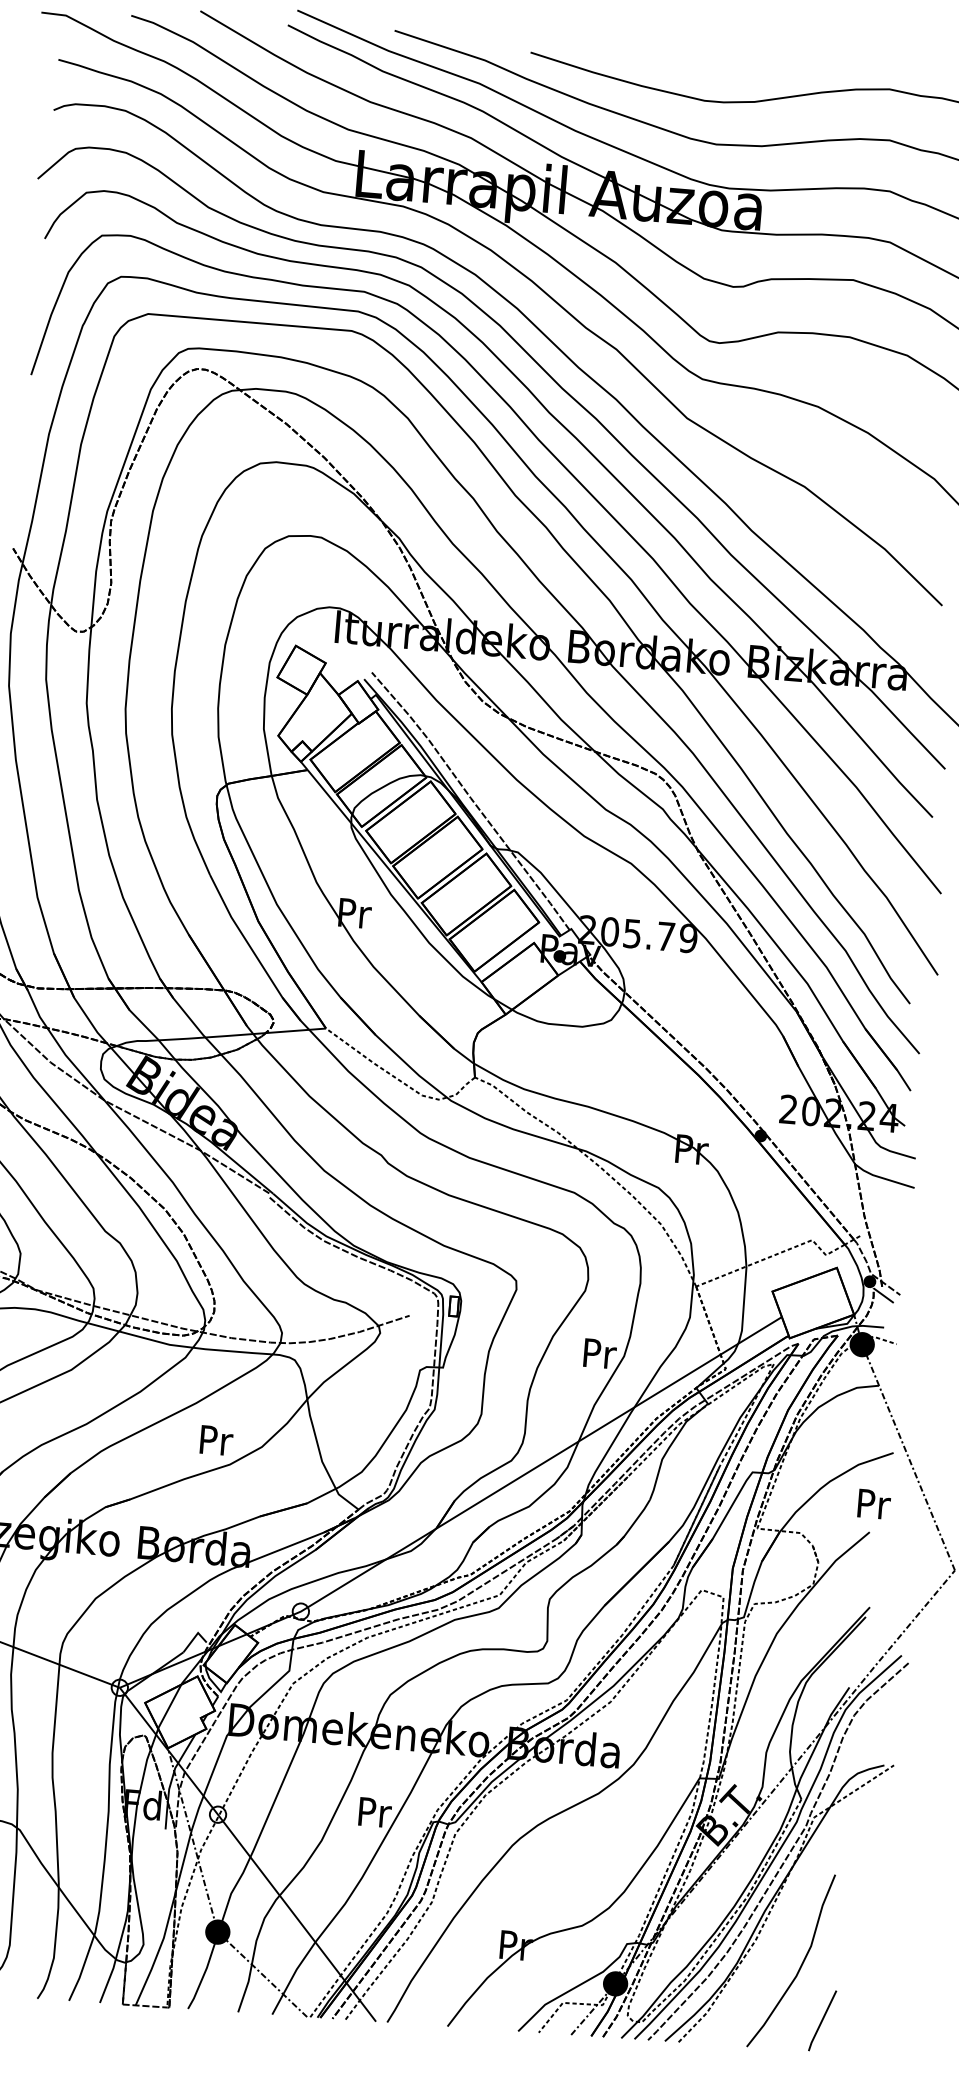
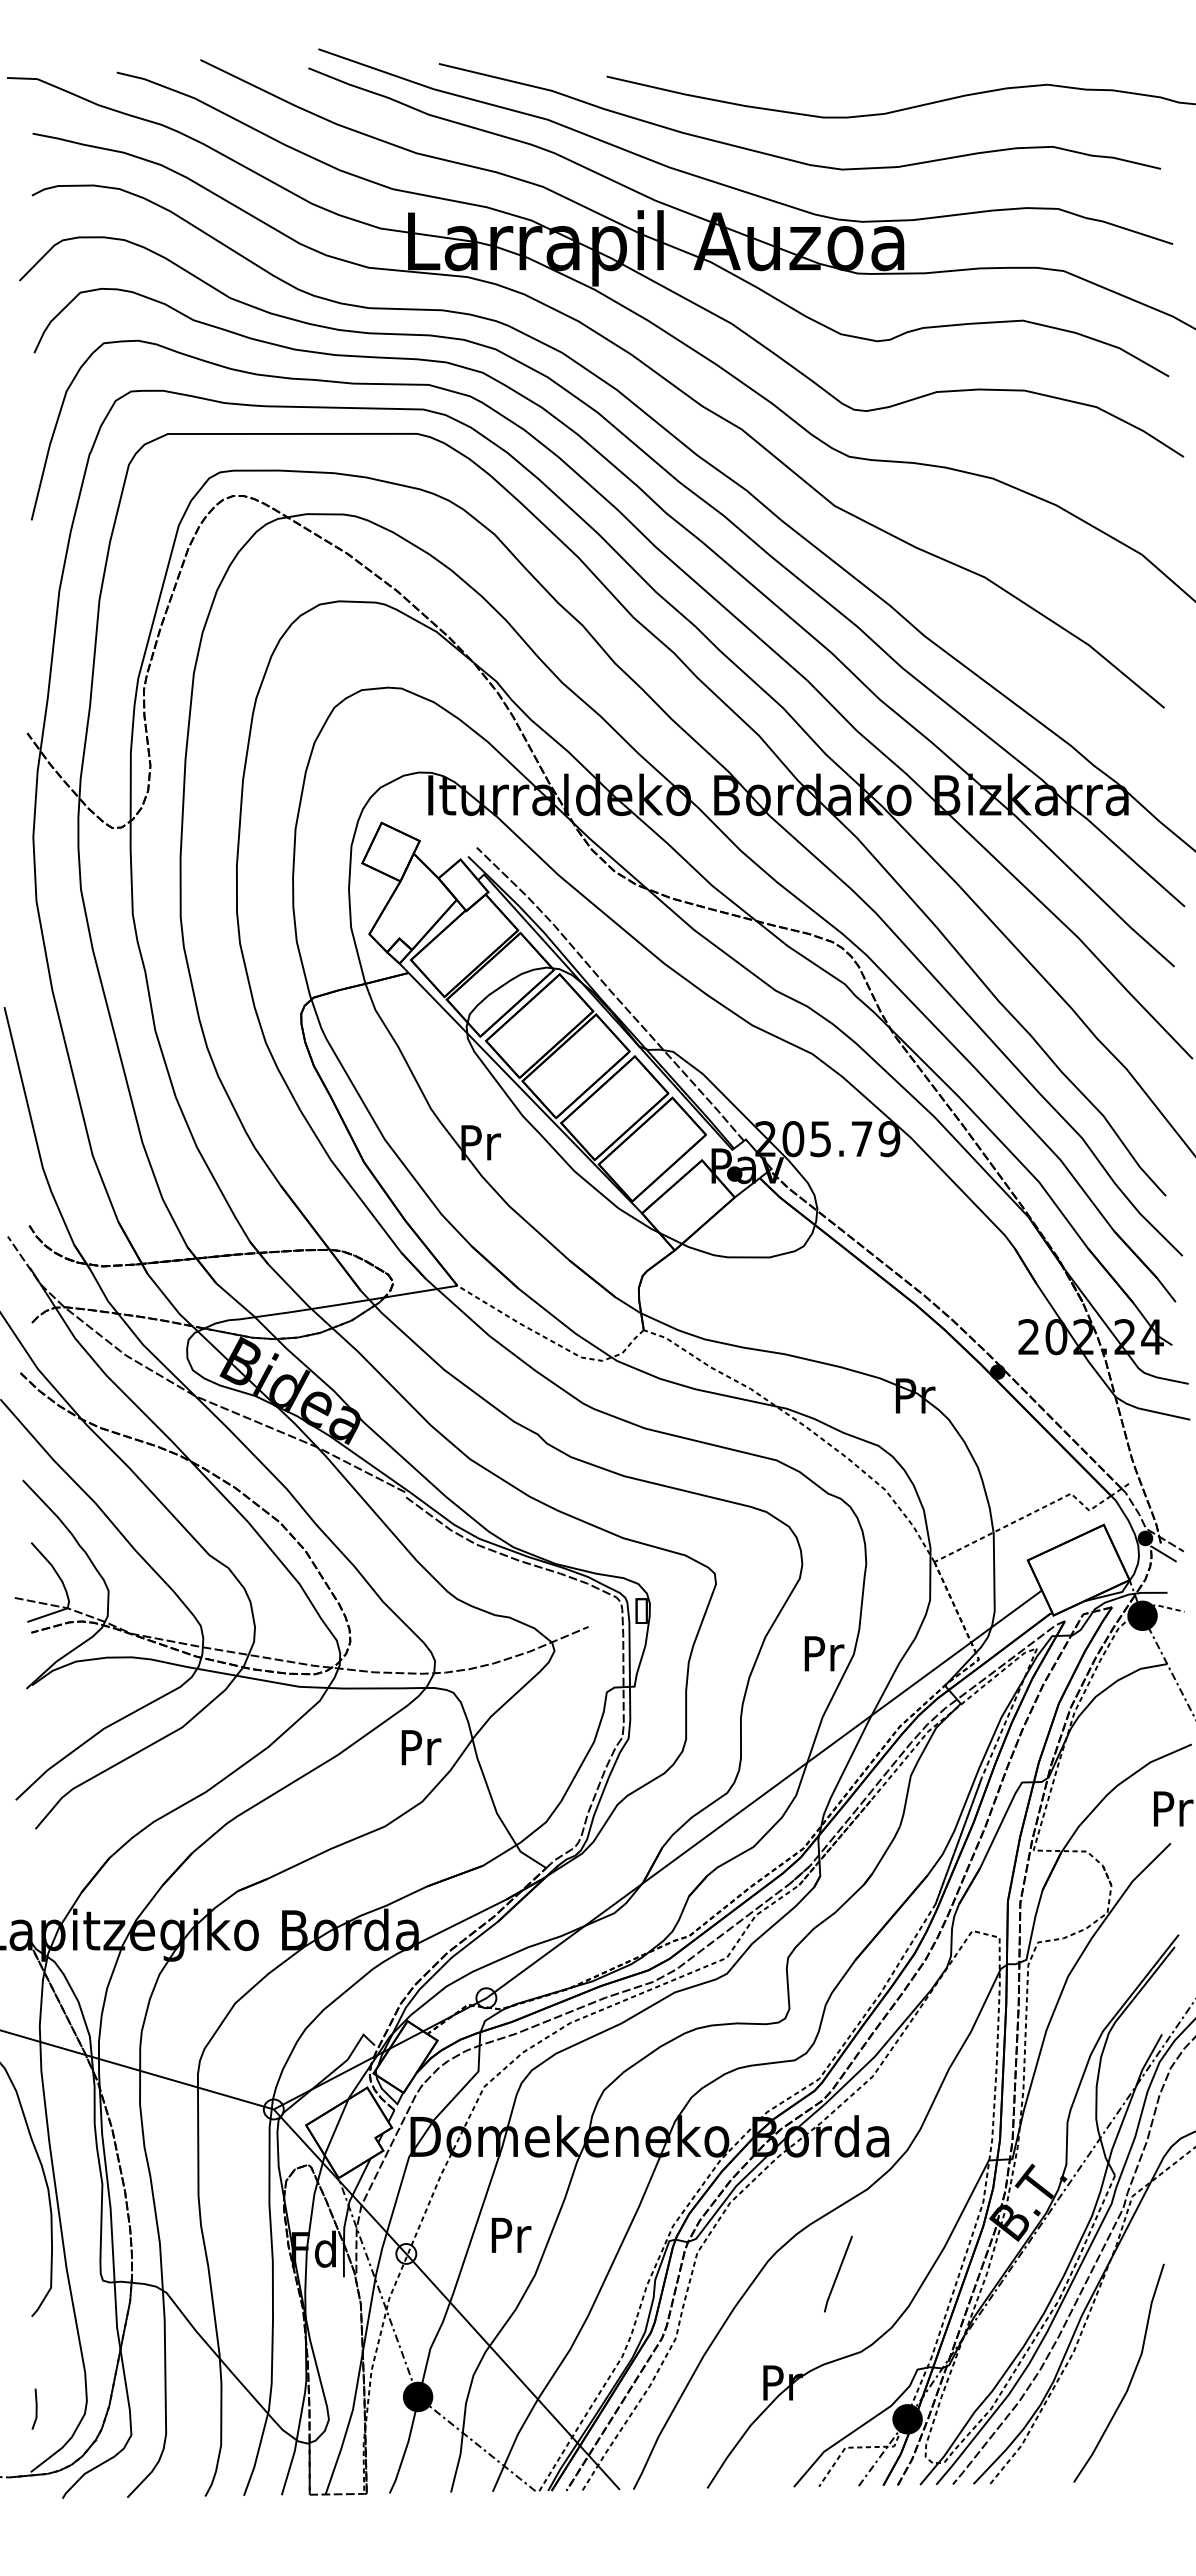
text: (216, 1440) -> (421, 1747), moved
text: (375, 1811) -> (511, 2234), moved
line: (822, 2020) -> (838, 2273), moved

